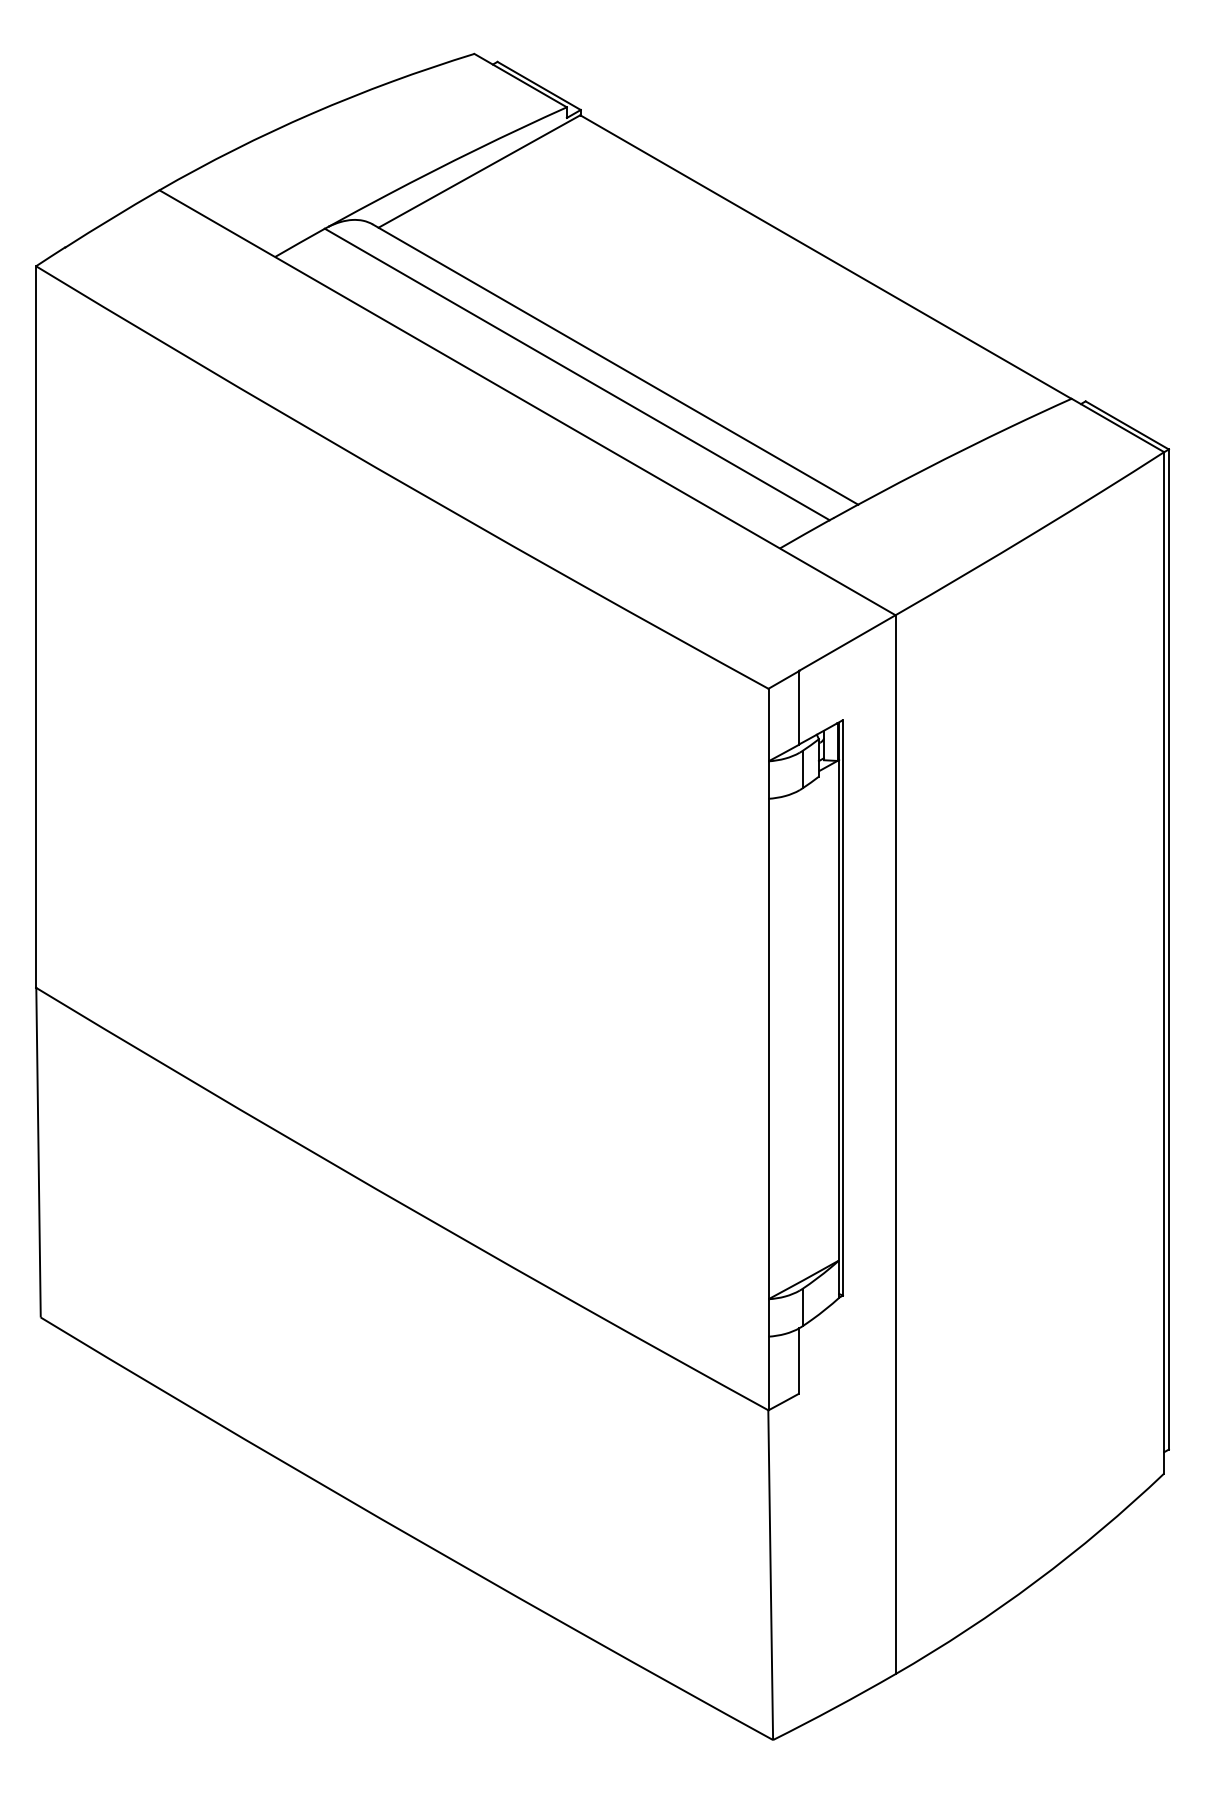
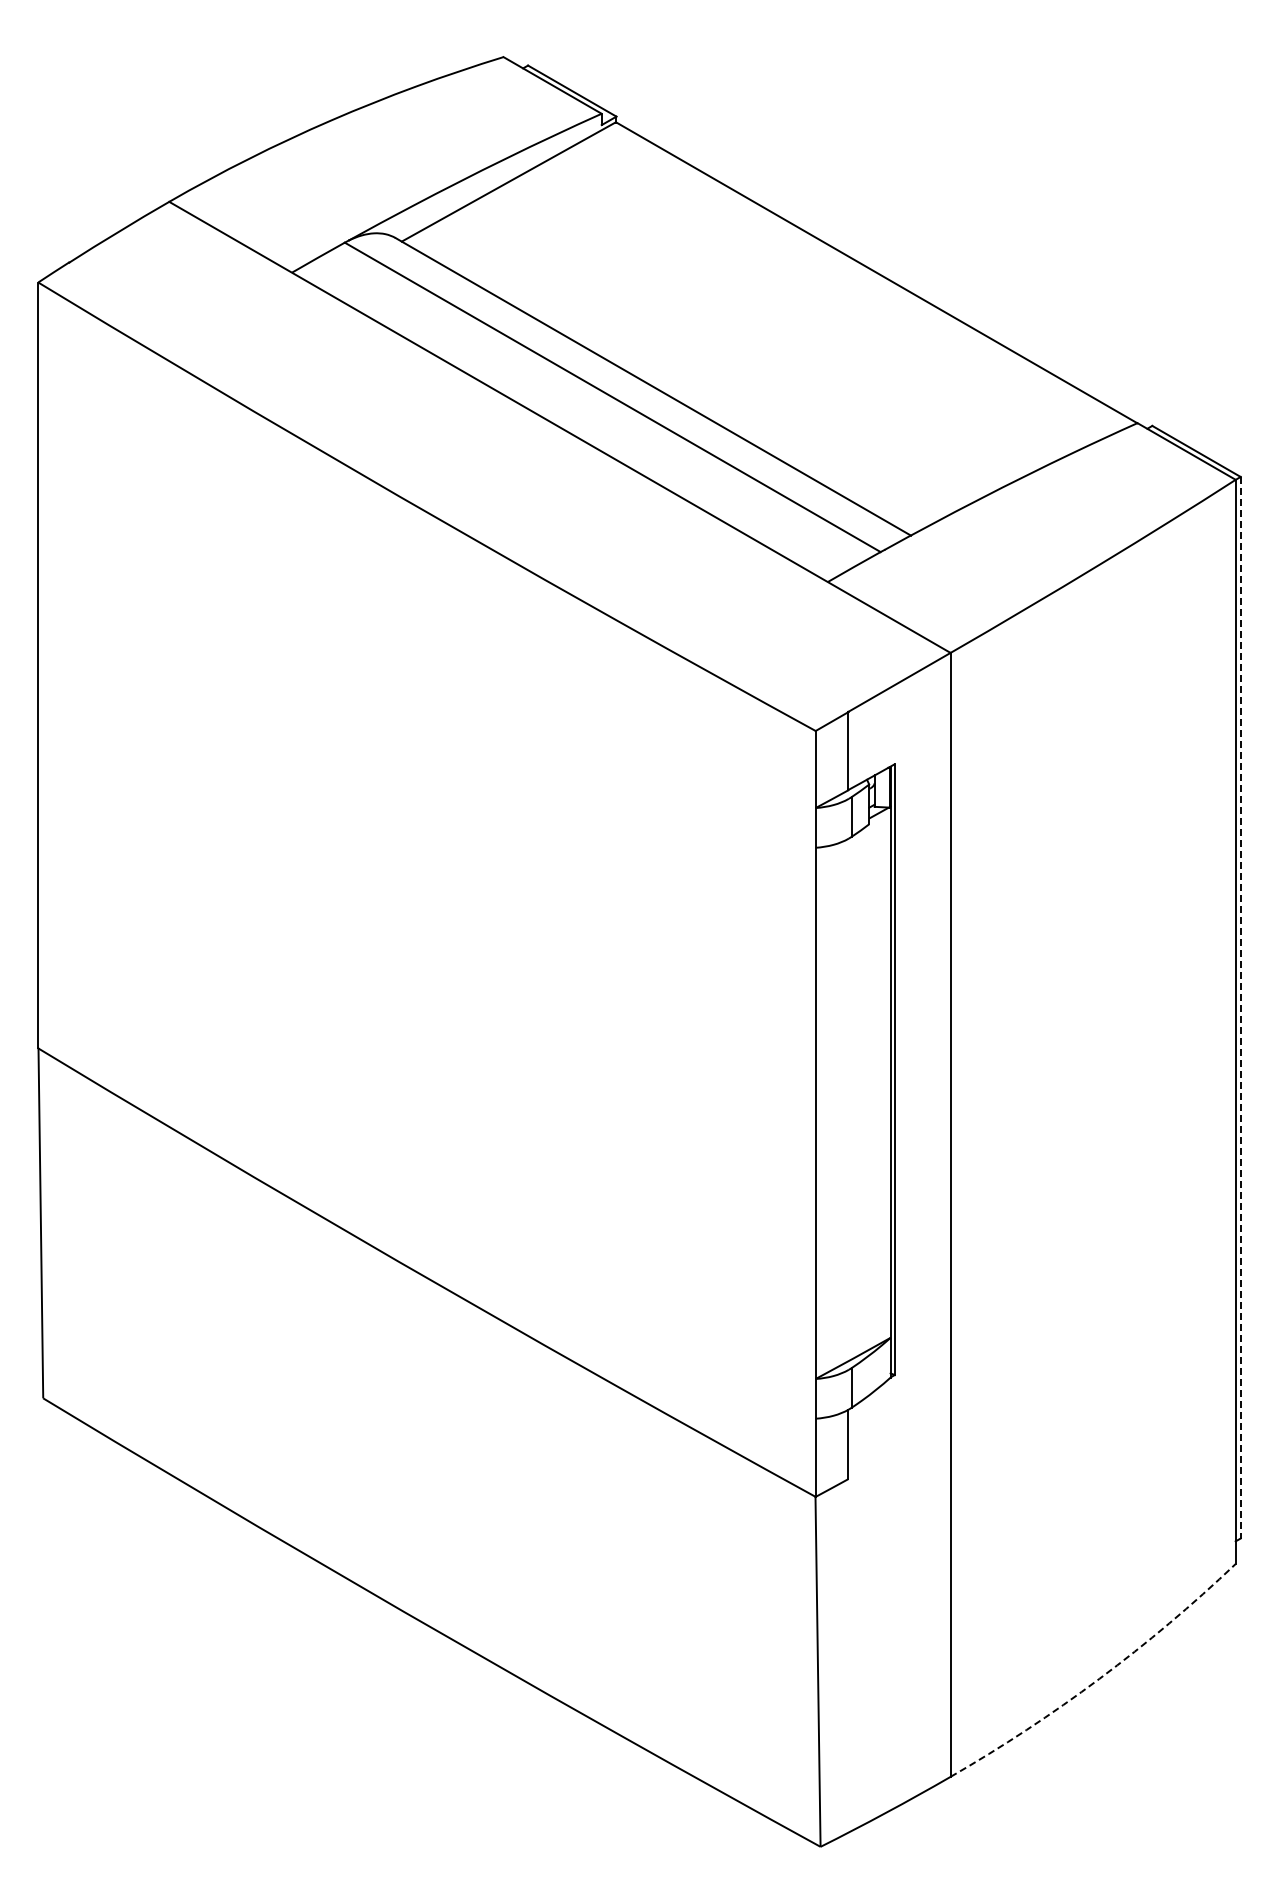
line: (1168, 949) -> (1240, 1007), solid -> dashed
arc: (1035, 1581) -> (1099, 1678), solid -> dashed

